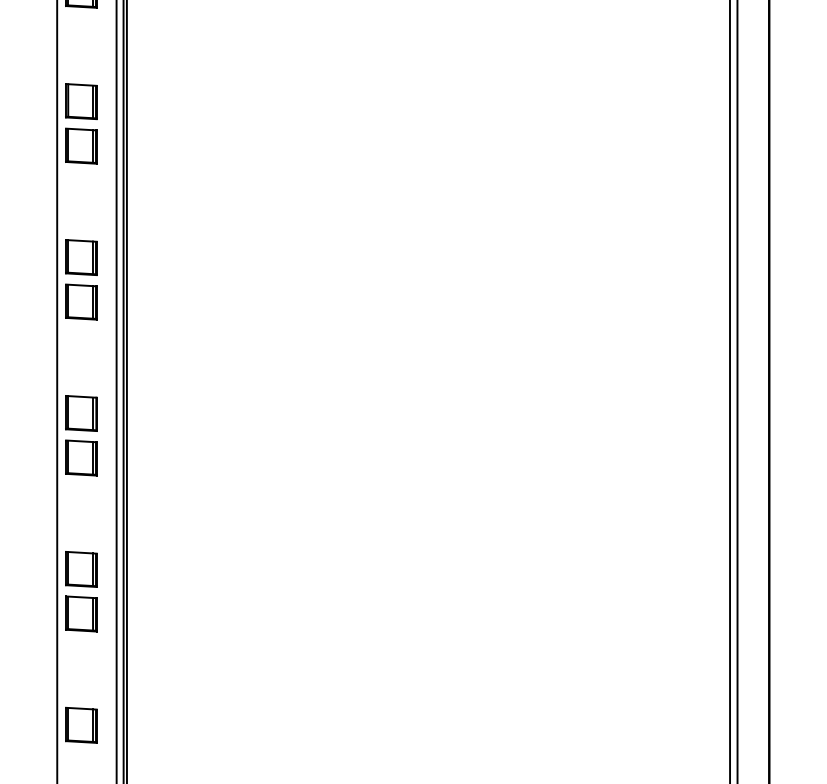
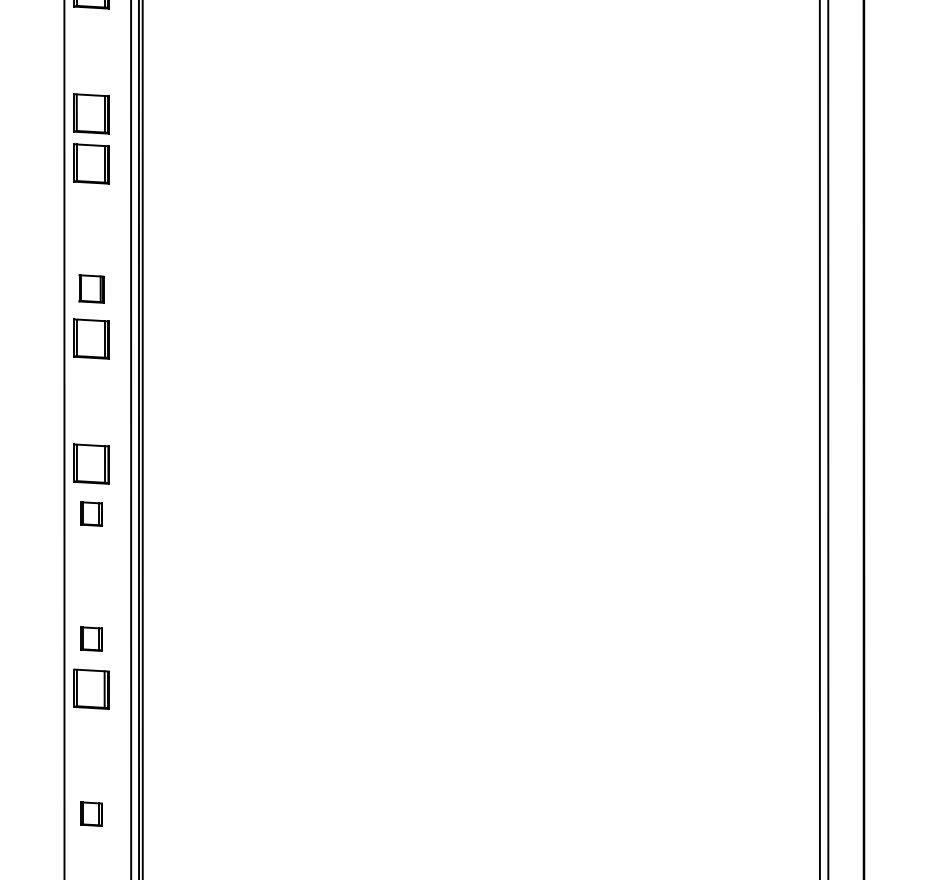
part: (81, 257) -> (91, 288), size x0.7
part: (81, 457) -> (91, 513), size x0.6
part: (81, 568) -> (91, 638), size x0.6
part: (81, 724) -> (91, 813), size x0.6

